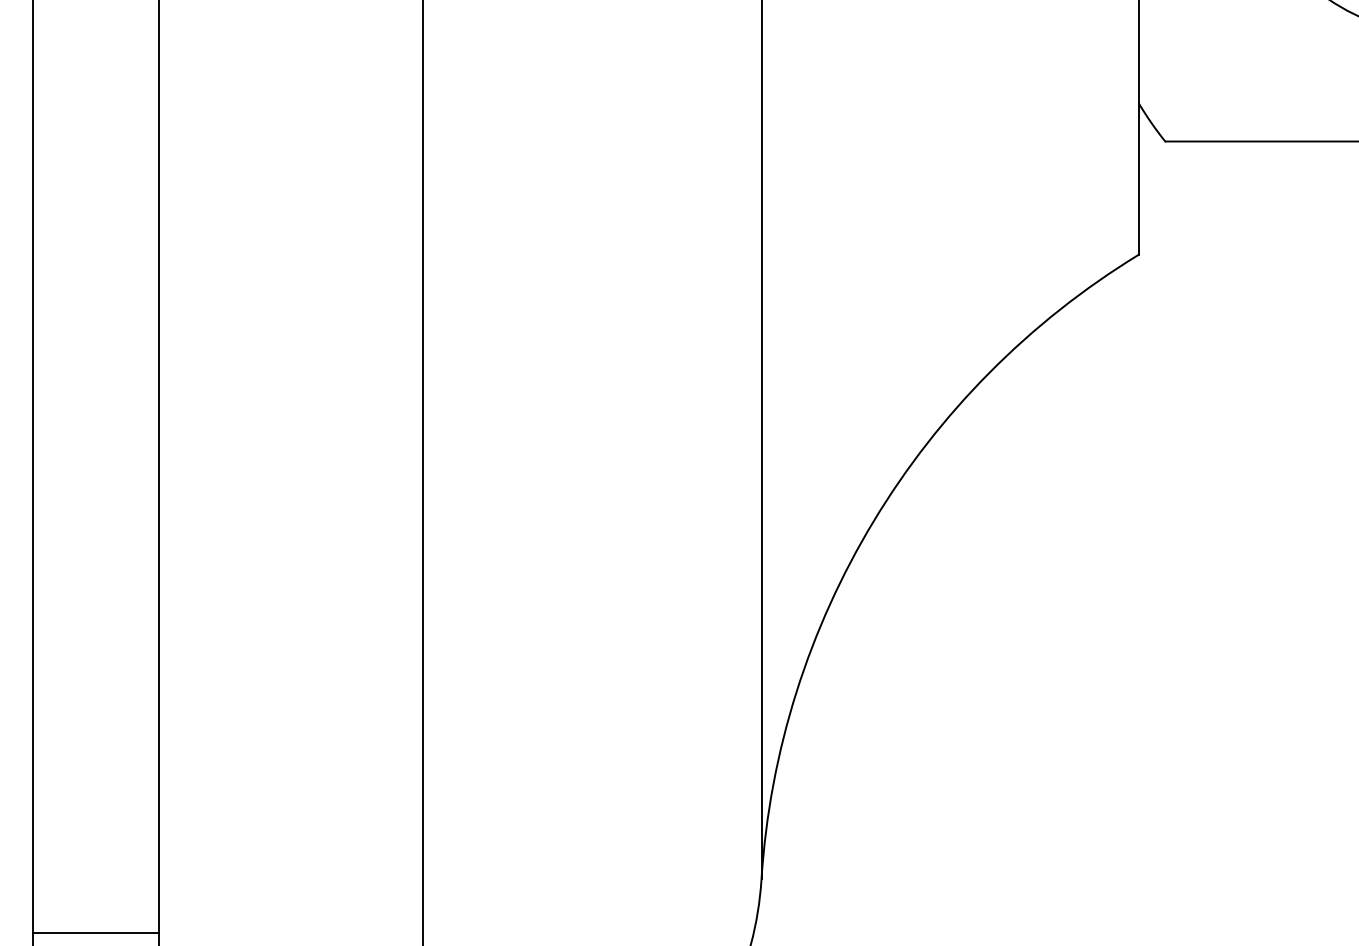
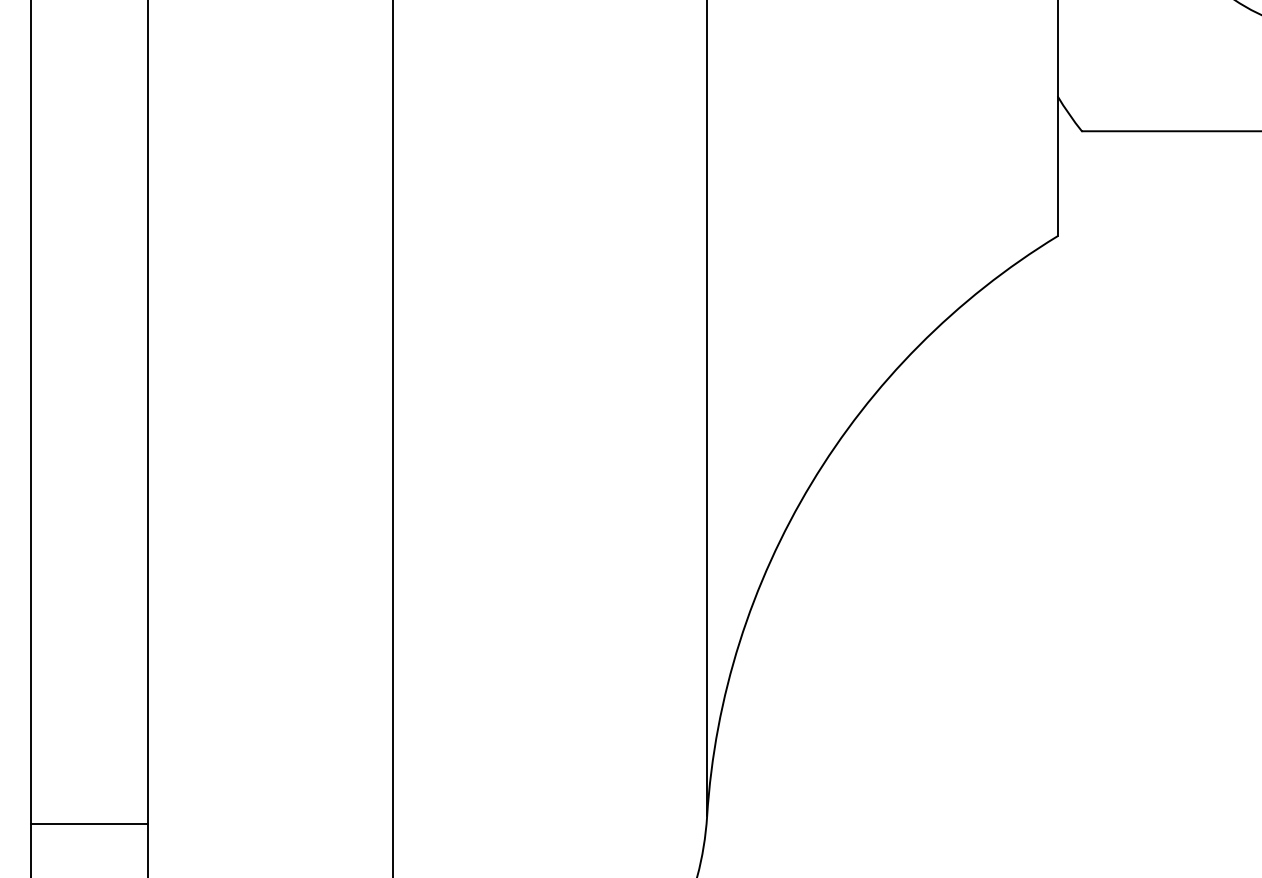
line: (95, 933) -> (88, 824), moved

